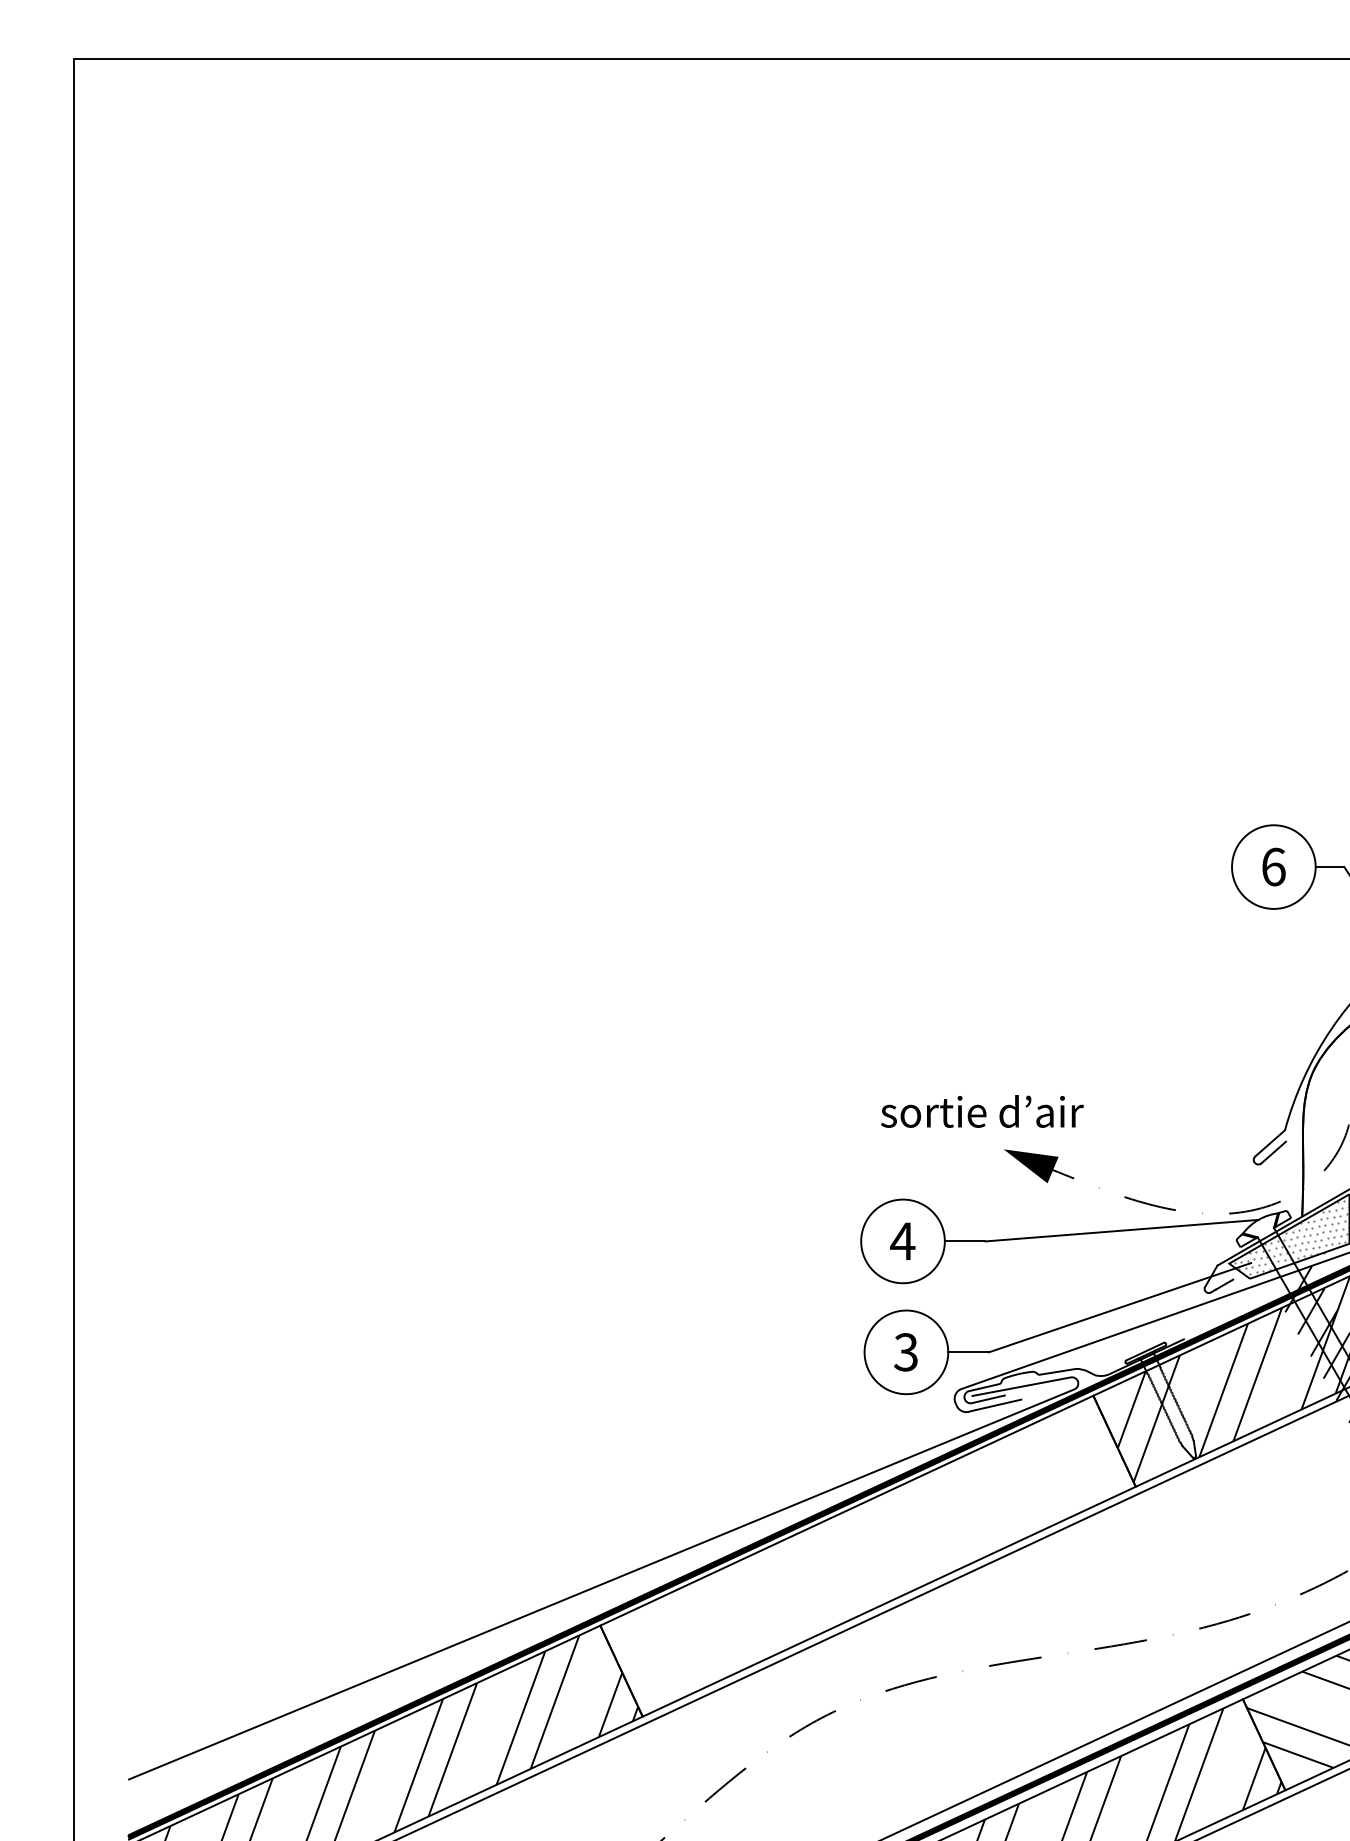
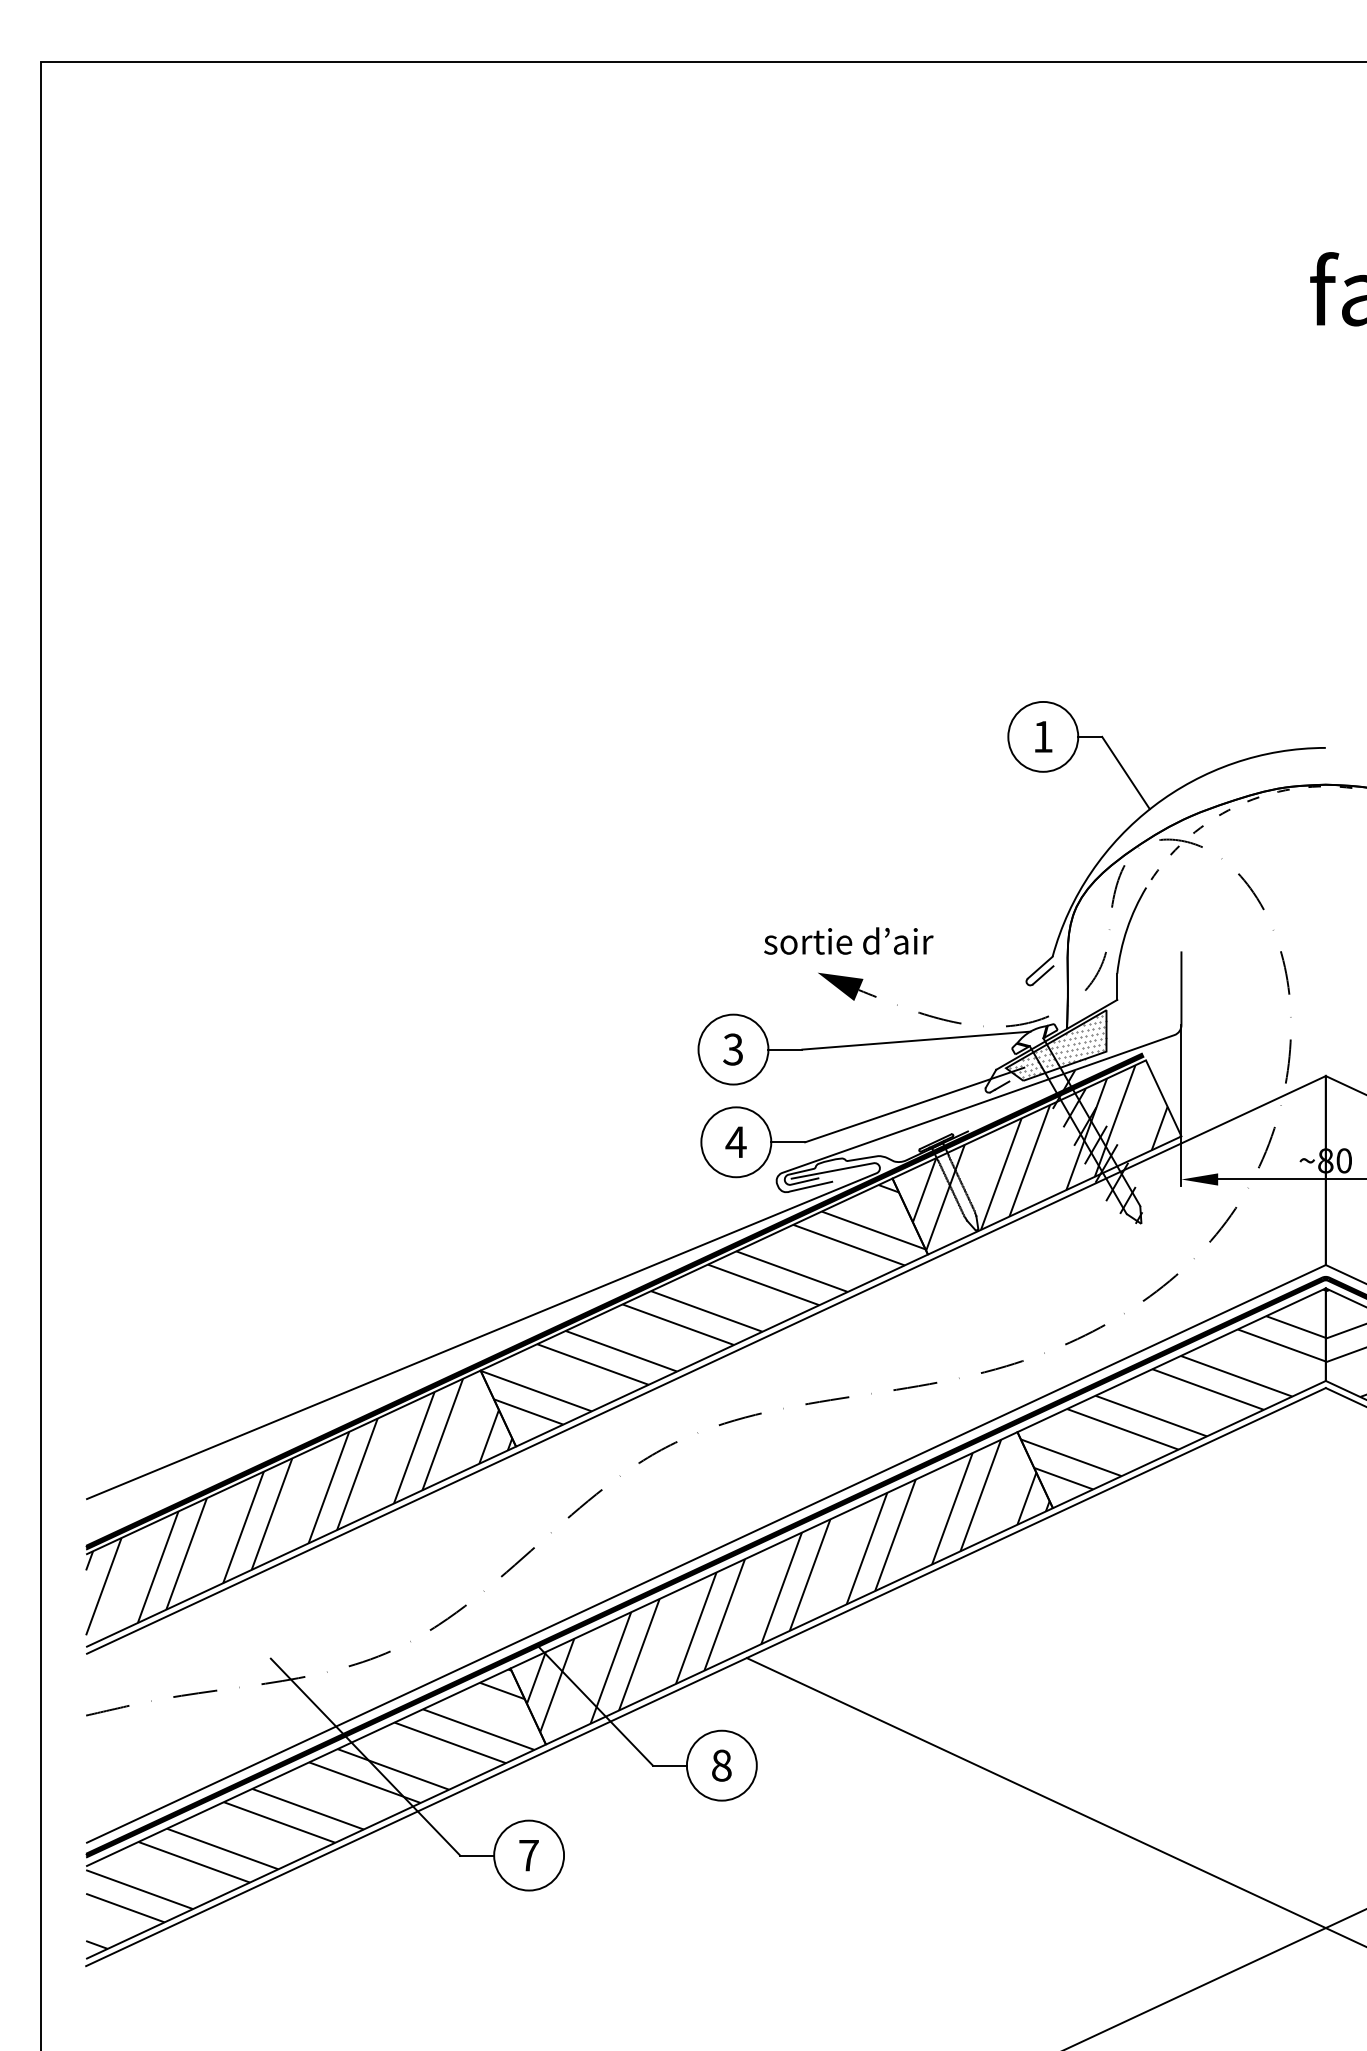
text: (1274, 866) -> (1043, 736), 6 -> 1
text: (982, 1110) -> (848, 940), moved
text: (901, 1241) -> (732, 1049), 4 -> 3
text: (905, 1352) -> (735, 1142), 3 -> 4
hatch: (865, 1546) -> (702, 1304), added

